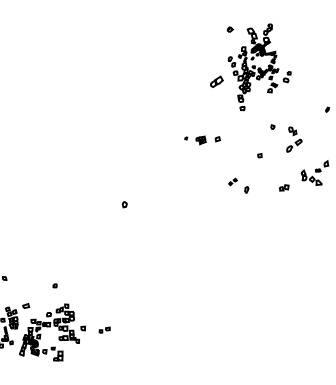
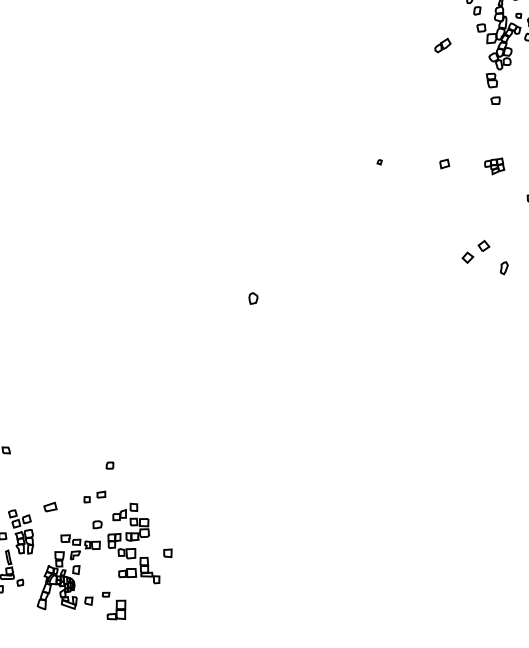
part: (216, 81) -> (442, 45), size x0.62
part: (200, 140) -> (493, 166), moved
part: (232, 181) -> (474, 250), size x1.67
part: (104, 329) -> (94, 495), moved

